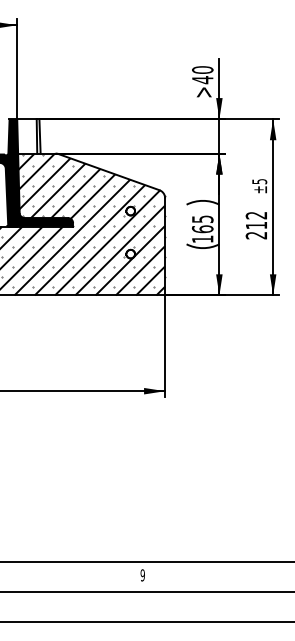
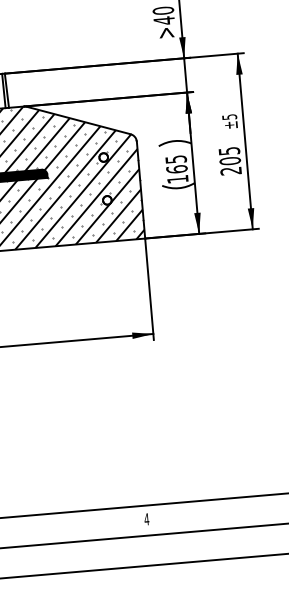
text: (256, 220) -> (229, 156), 212 -> 205
text: (142, 575) -> (146, 519), 9 -> 4

